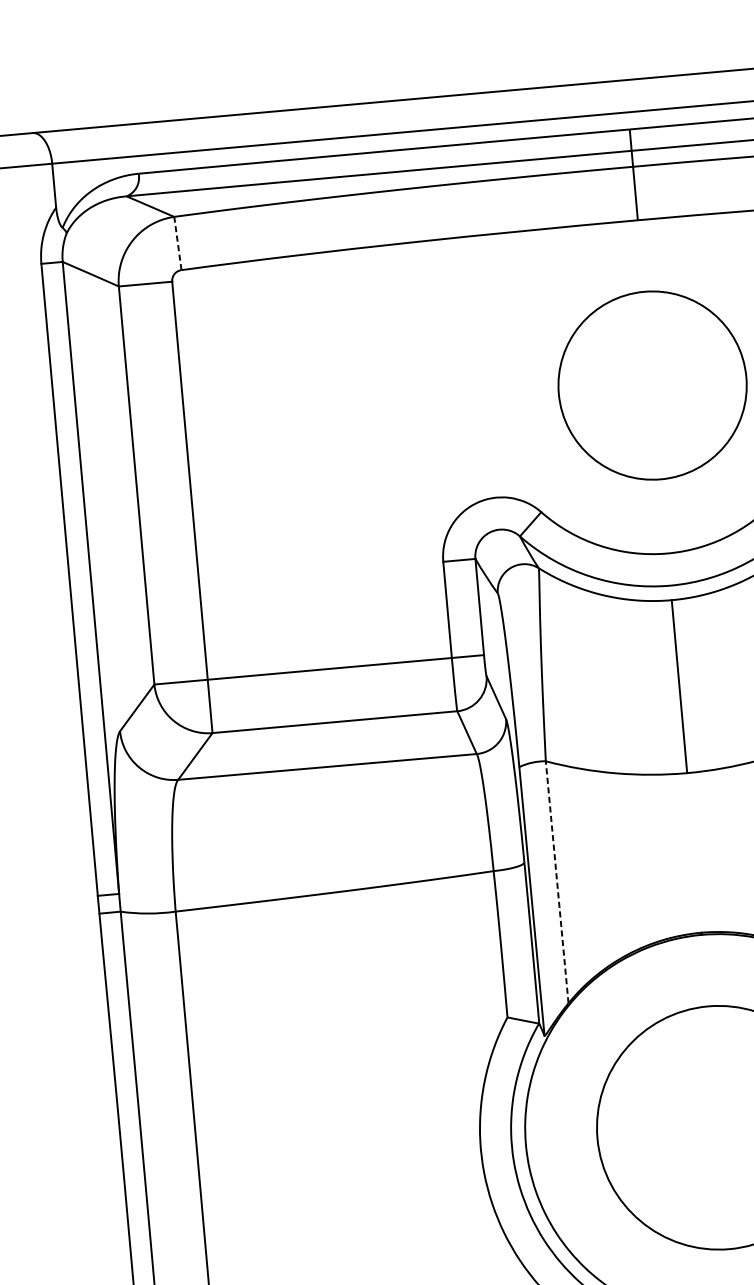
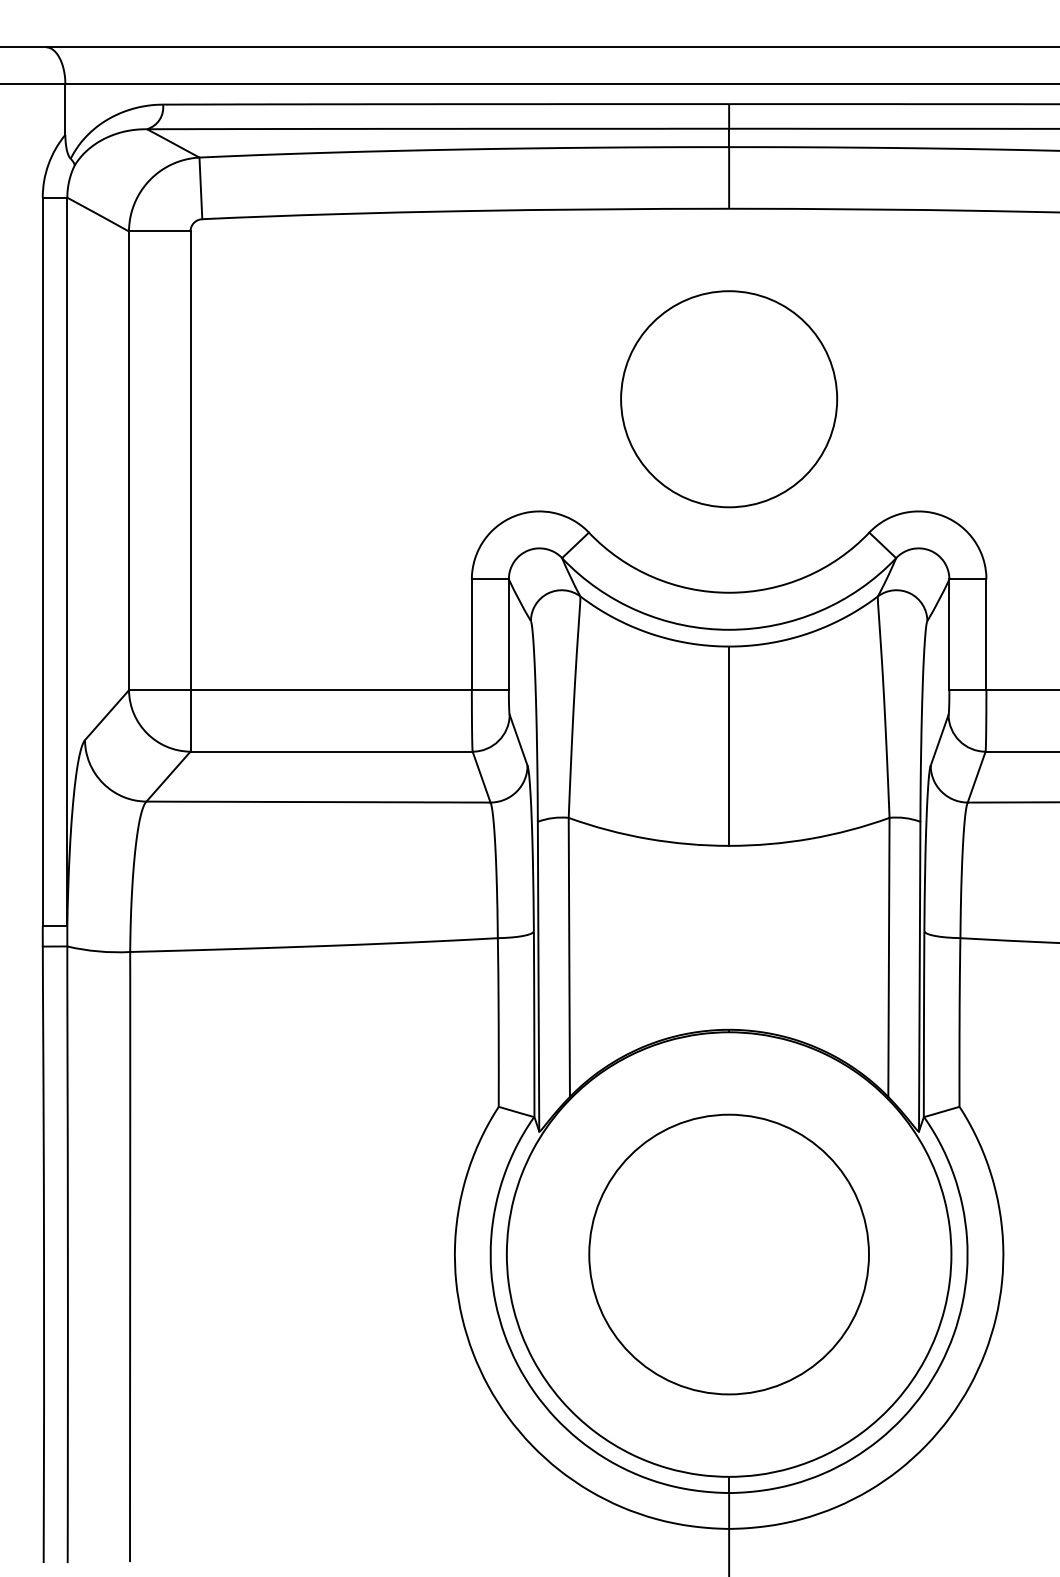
line: (177, 243) -> (200, 188), dashed -> solid
line: (557, 882) -> (569, 957), dashed -> solid

